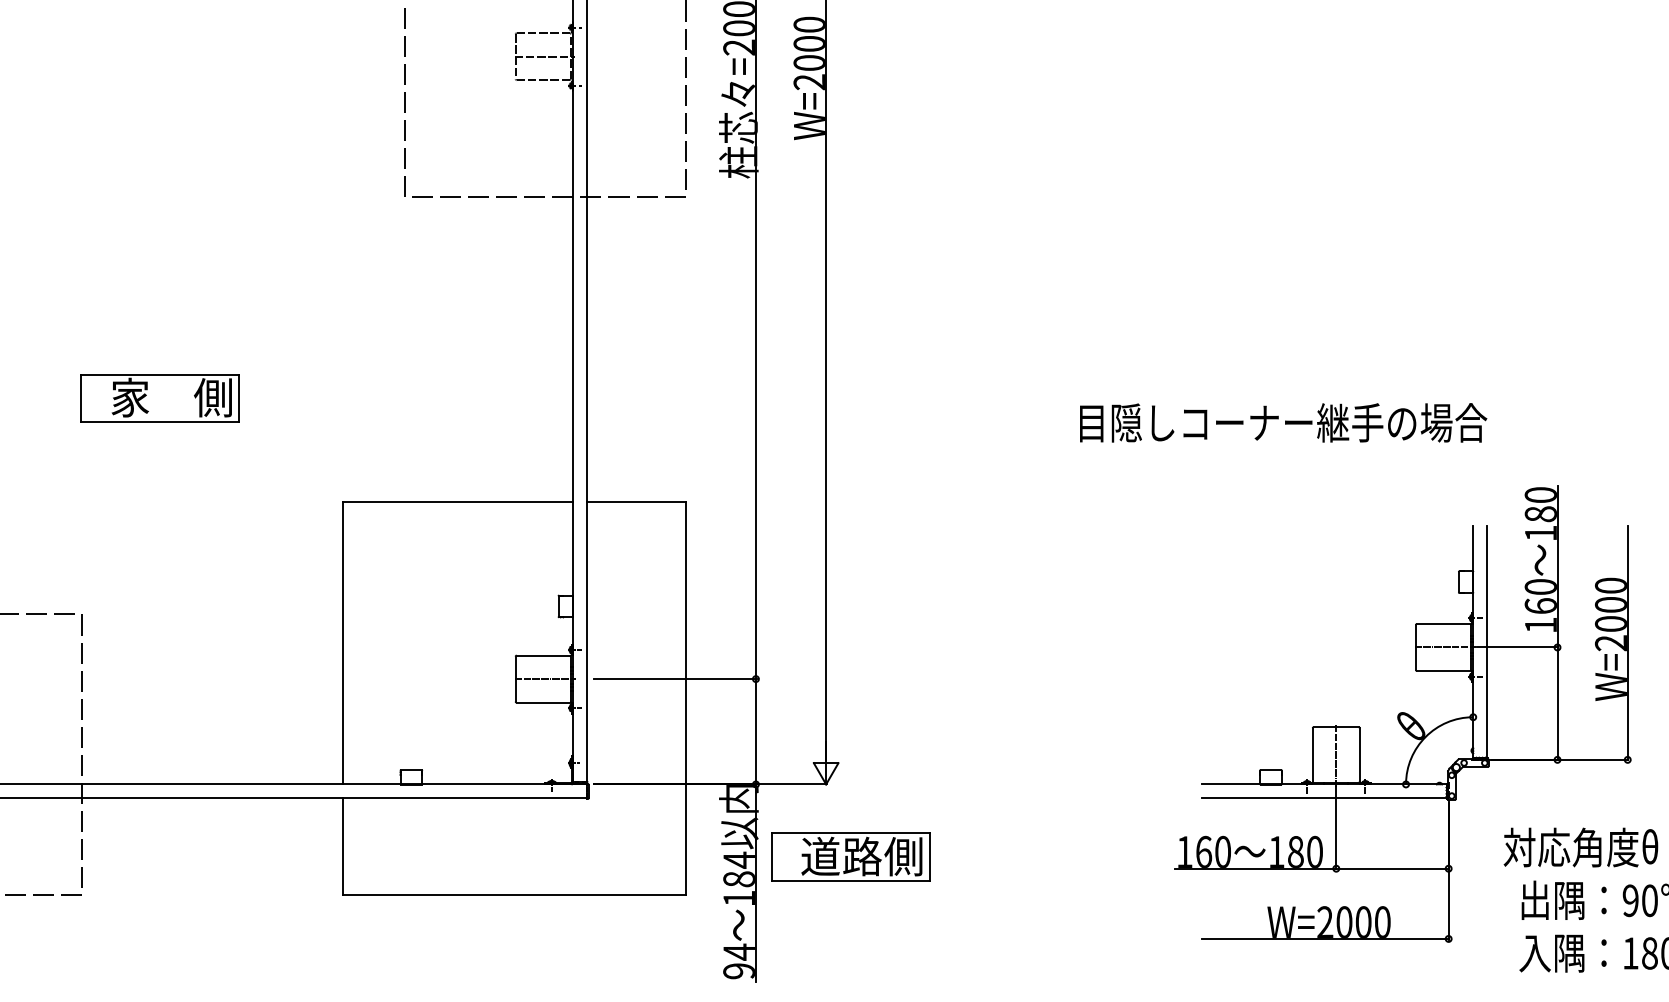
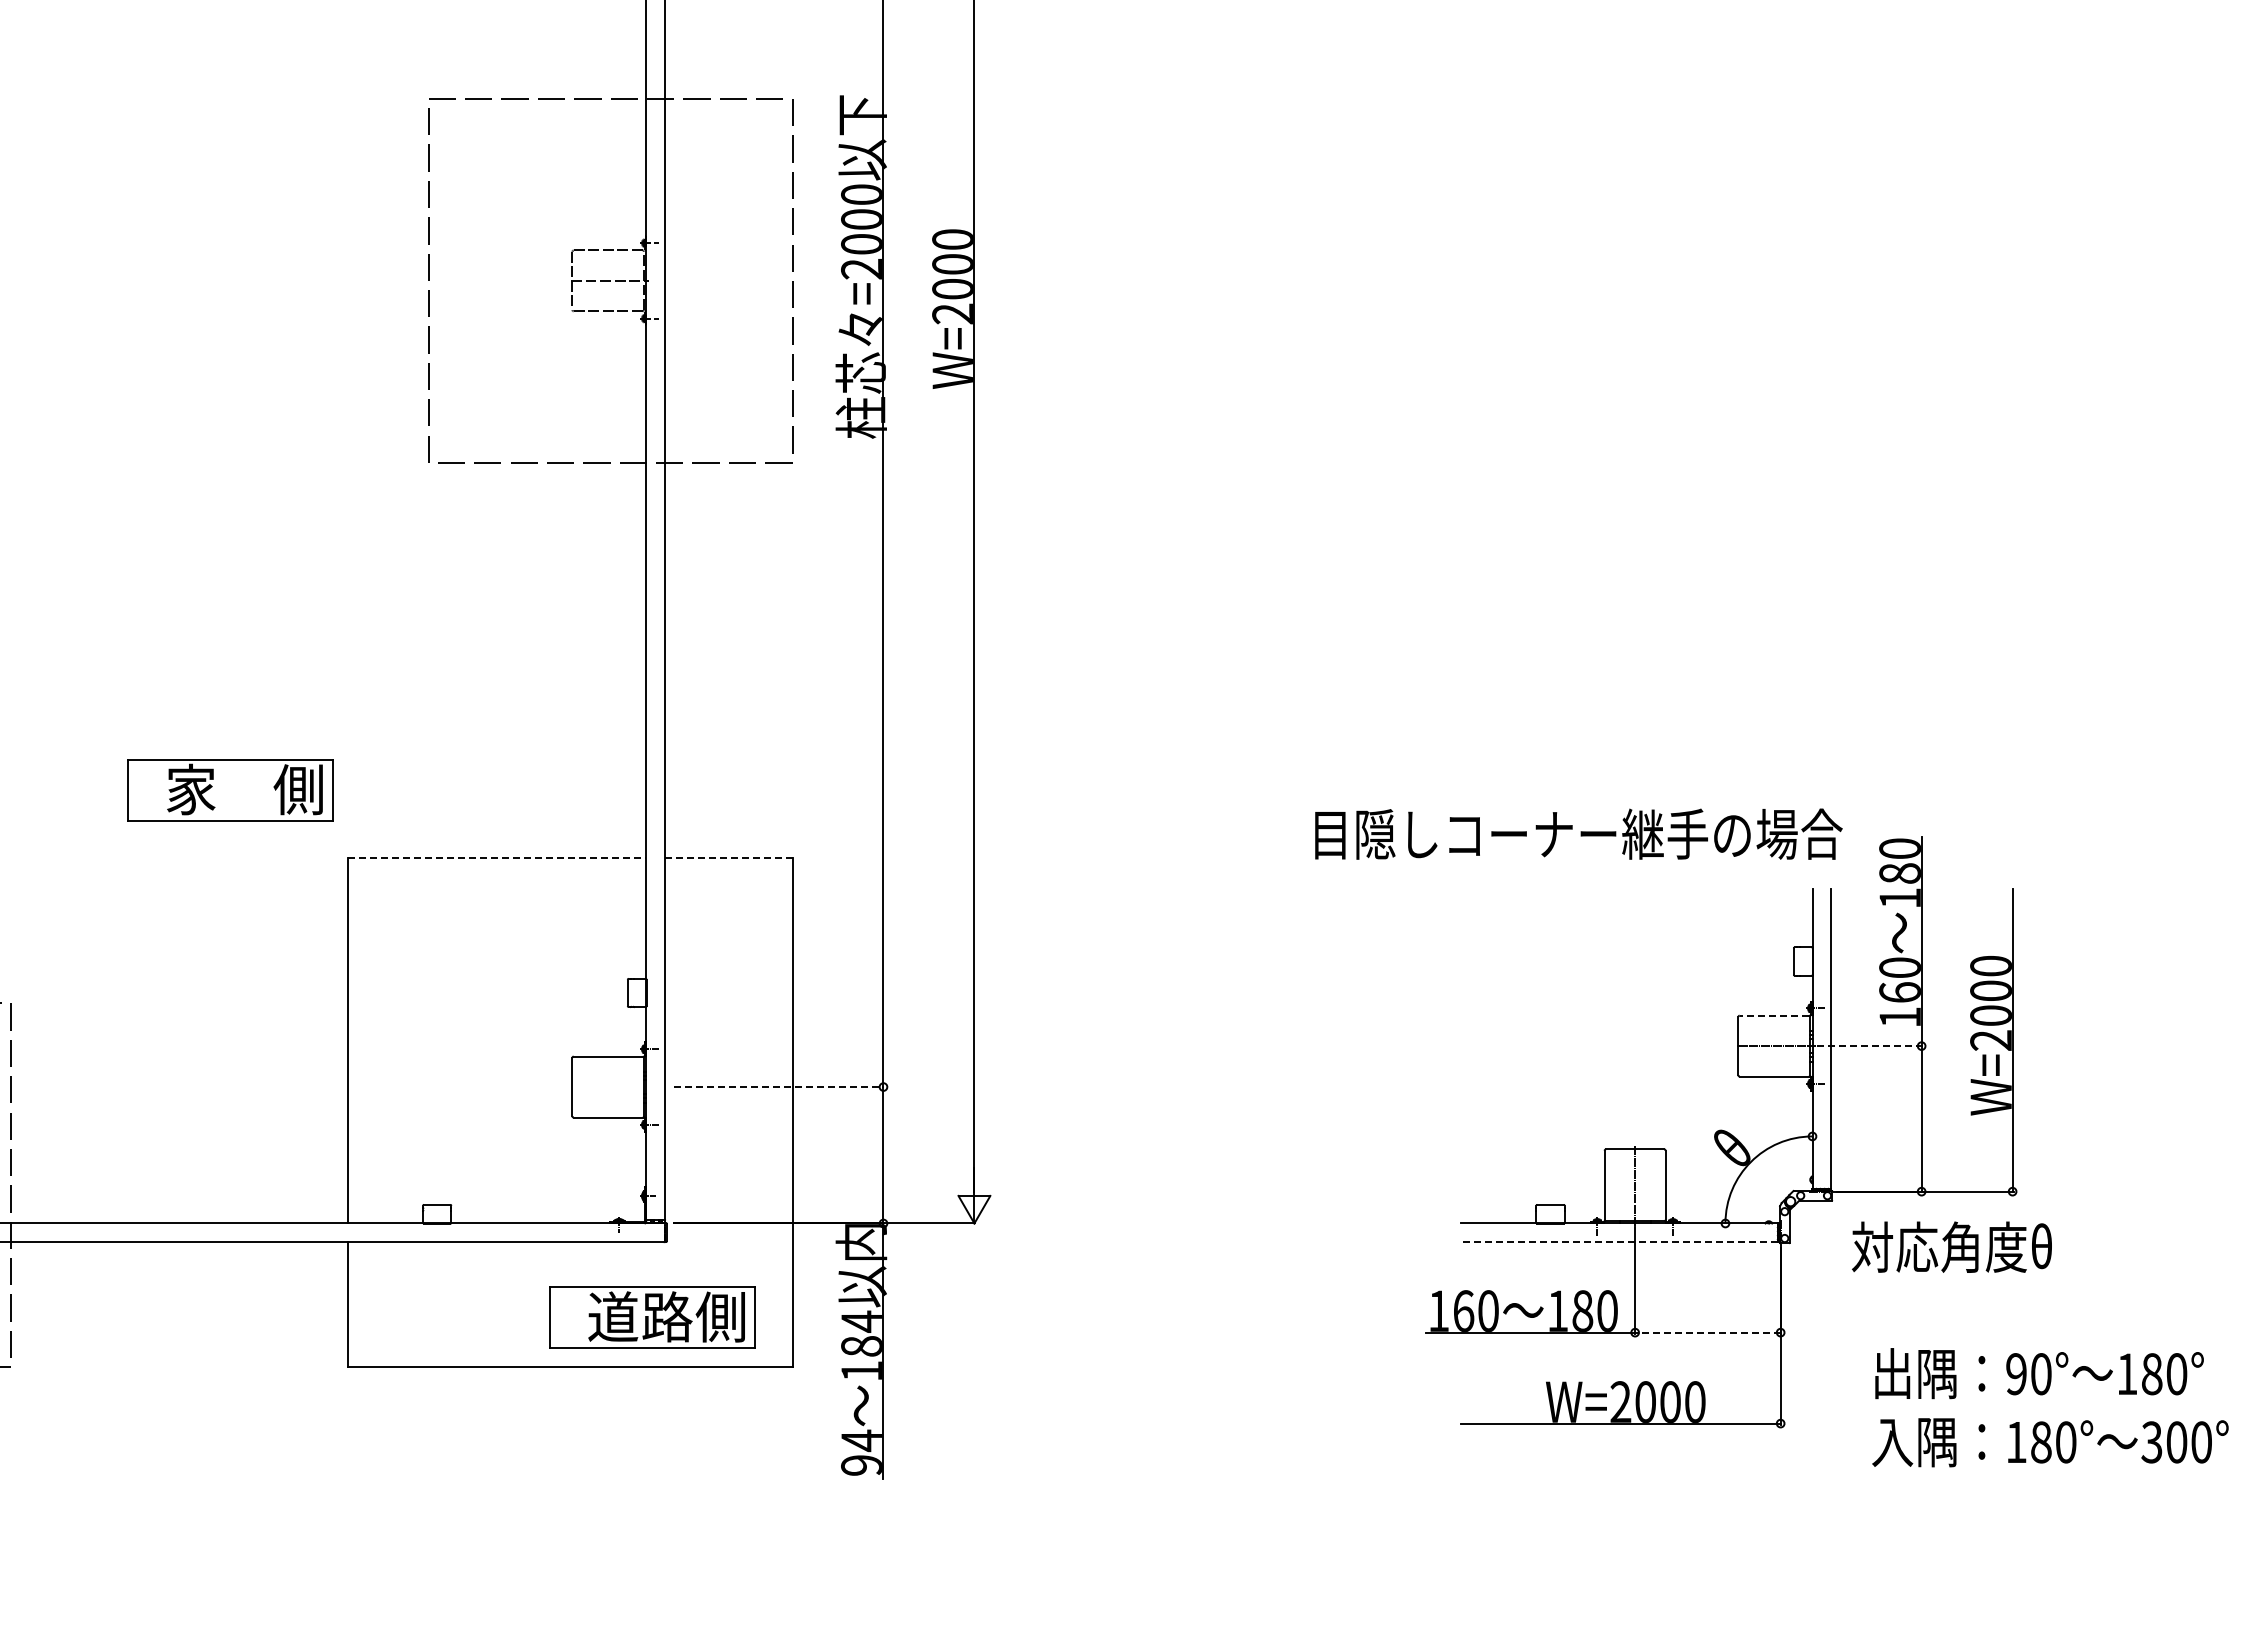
part: (160, 398) -> (230, 790), moved
text: (1283, 422) -> (1578, 833), moved
line: (457, 501) -> (497, 857), solid -> dashed
line: (636, 501) -> (728, 857), solid -> dashed
line: (1443, 623) -> (1774, 1015), solid -> dashed
line: (1517, 647) -> (1869, 1046), solid -> dashed
line: (545, 679) -> (610, 1087), removed
line: (675, 679) -> (779, 1087), solid -> dashed
line: (1324, 798) -> (1619, 1241), solid -> dashed
text: (1580, 846) -> (1951, 1246), moved
part: (850, 857) -> (652, 1317), moved
line: (1392, 868) -> (1707, 1332), solid -> dashed

